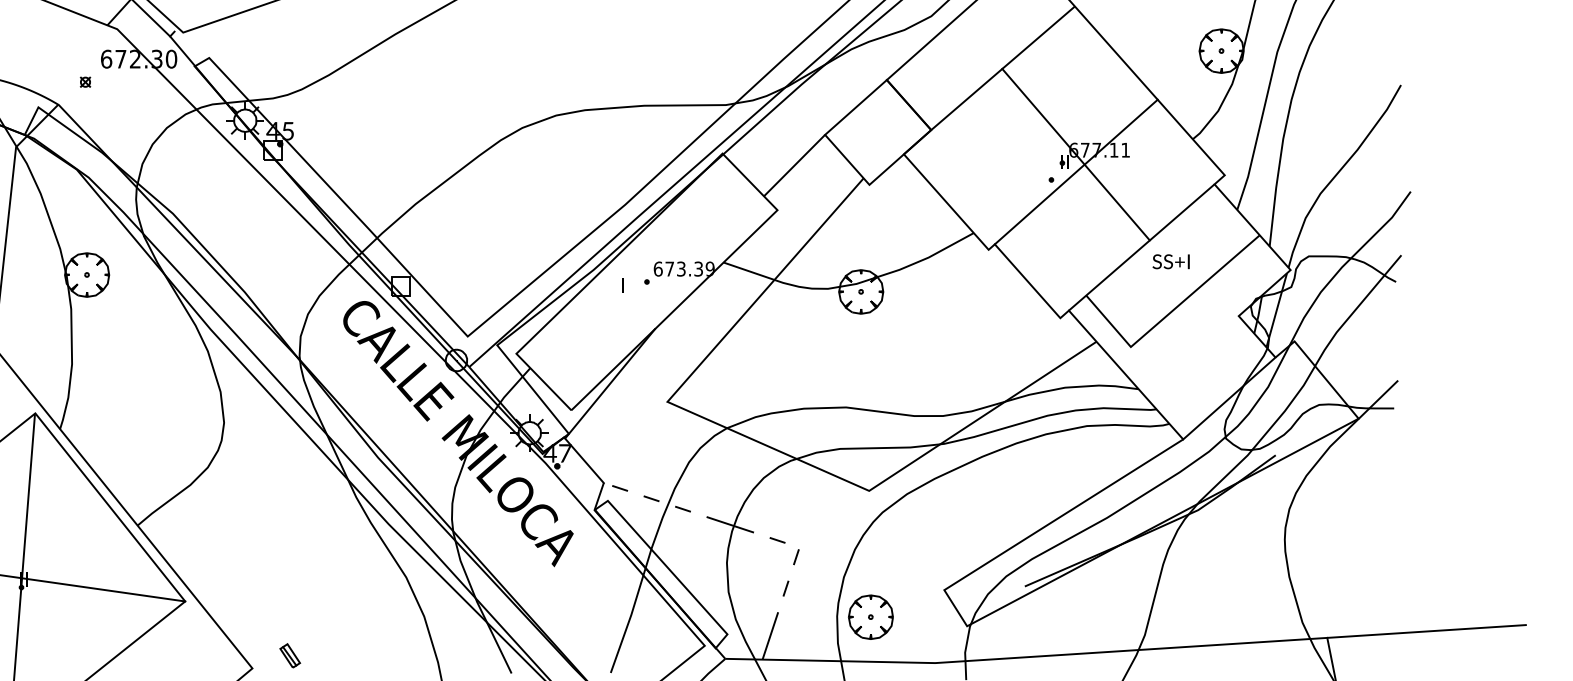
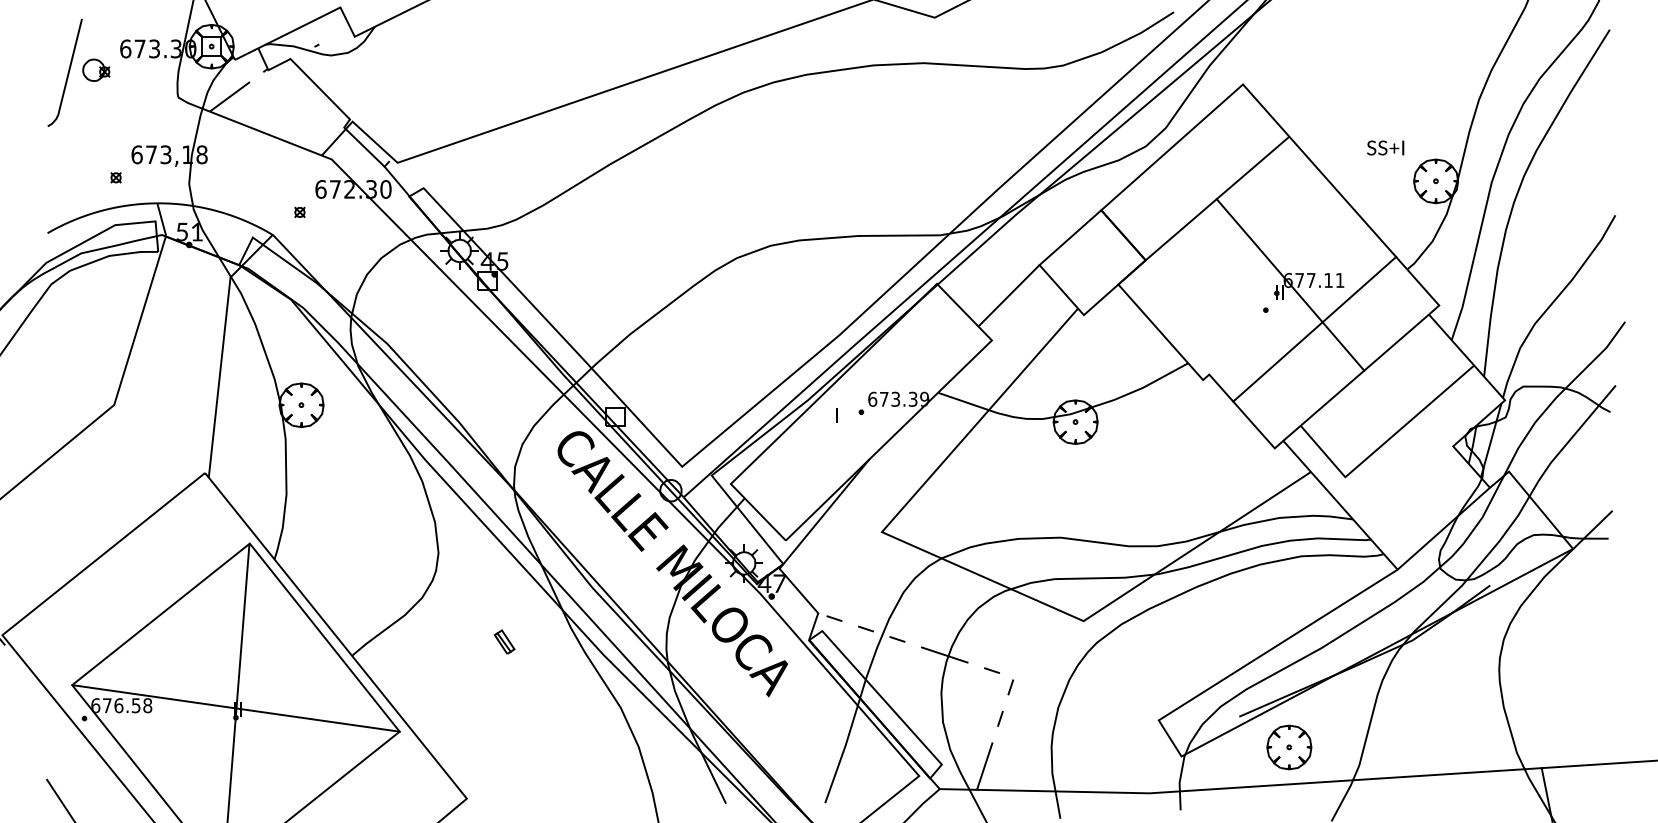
line: (1076, 172) -> (1314, 329), moved
text: (1171, 261) -> (1385, 147), moved
part: (871, 617) -> (1289, 747), moved
part: (290, 655) -> (504, 641), moved

